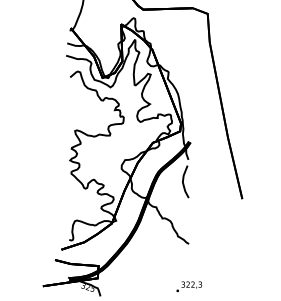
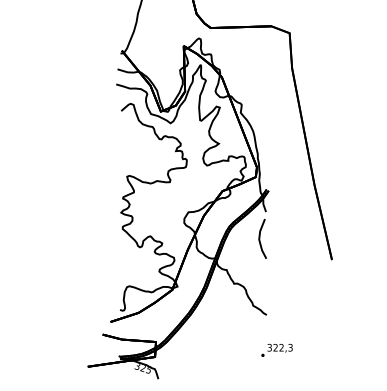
text: (188, 286) -> (276, 349), moved

